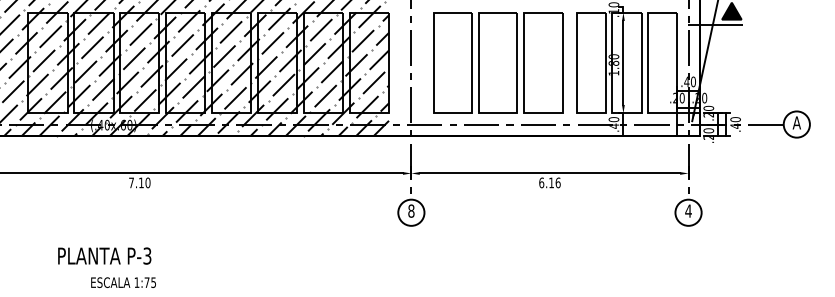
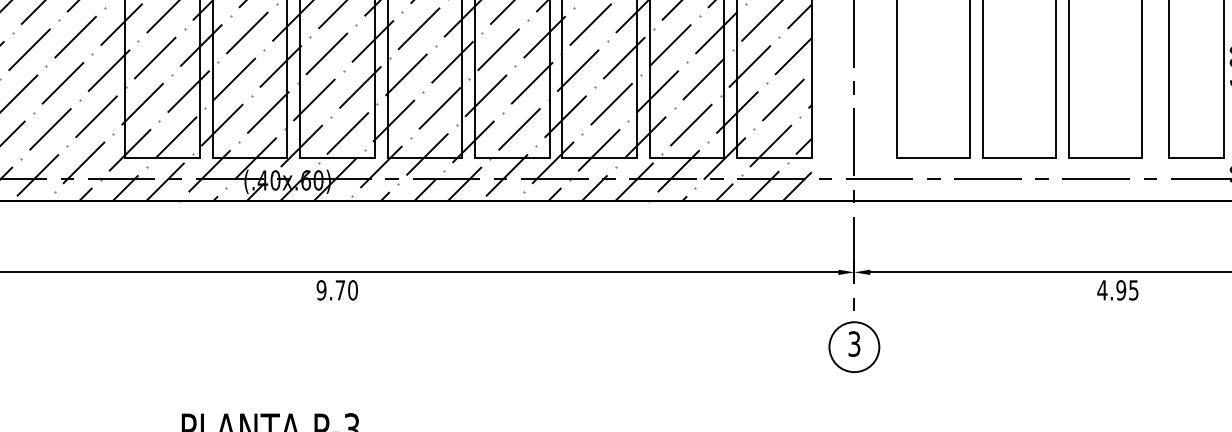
text: (136, 182) -> (331, 289), 7.10 -> 9.70
text: (549, 182) -> (1117, 289), 6.16 -> 4.95
text: (411, 210) -> (854, 342), 8 -> 3

